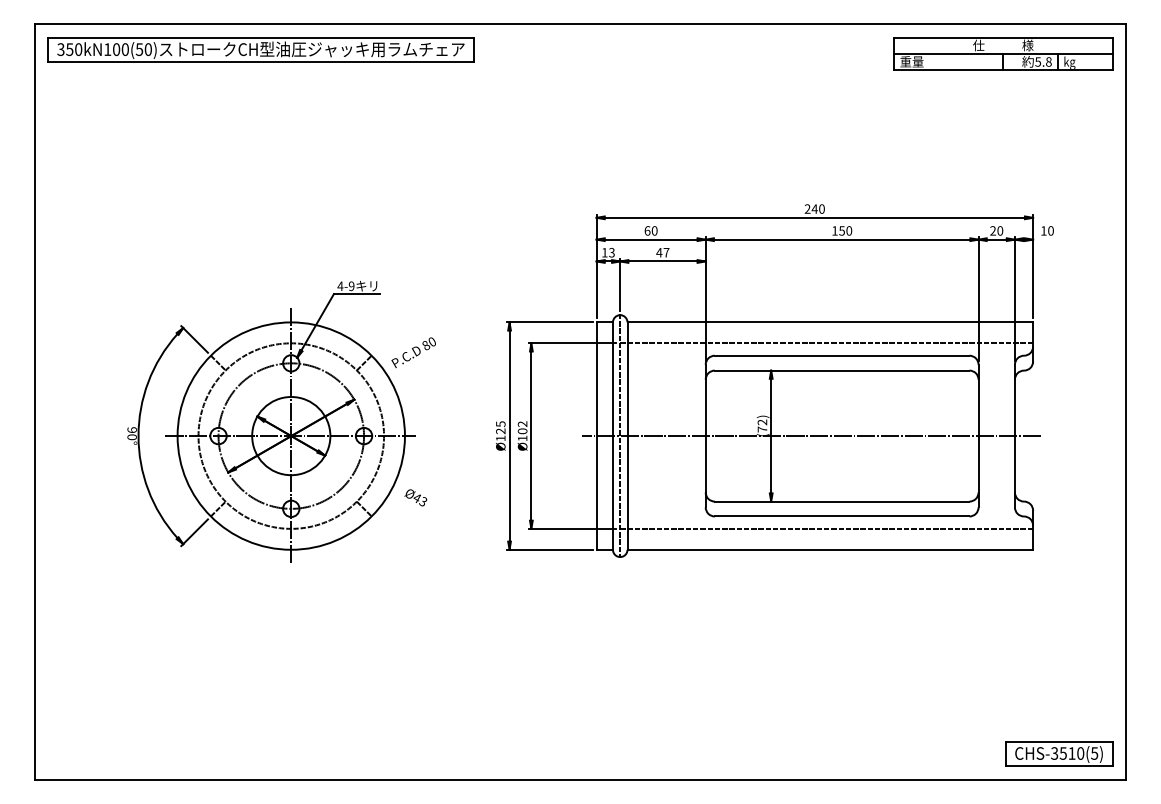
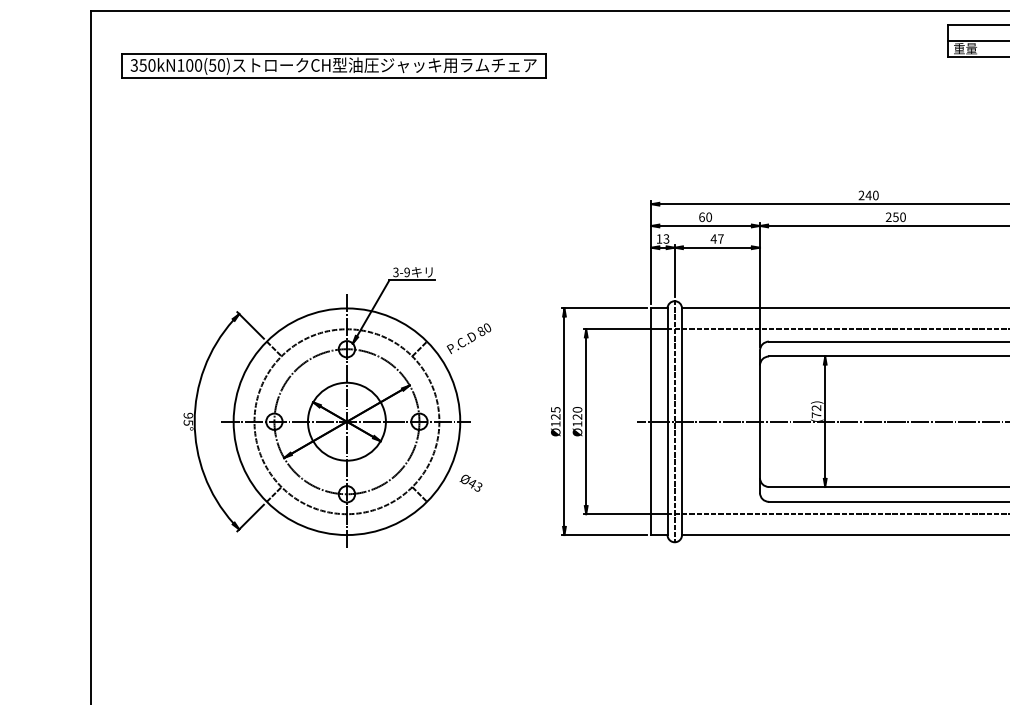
part: (260, 49) -> (333, 65), moved
text: (834, 230) -> (888, 216), 150 -> 250
text: (340, 286) -> (395, 272), 4-9 -> 3-9
text: (522, 427) -> (577, 413), Ø102 -> Ø120
text: (131, 437) -> (187, 423), 90° -> 95°

